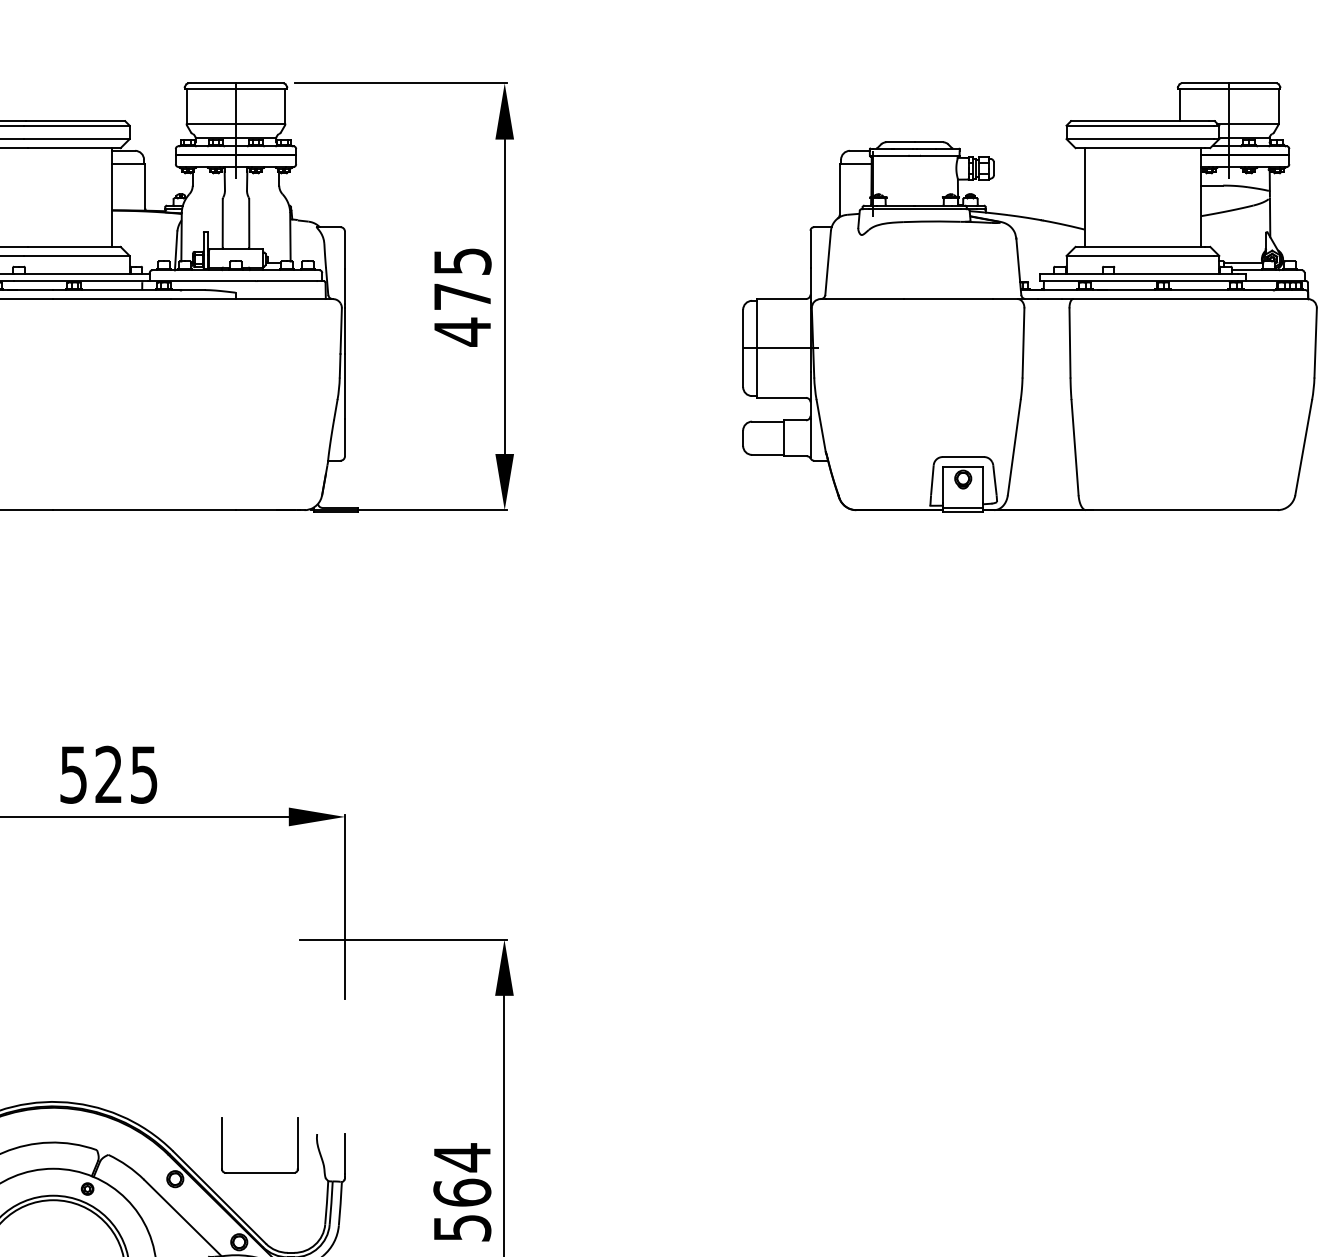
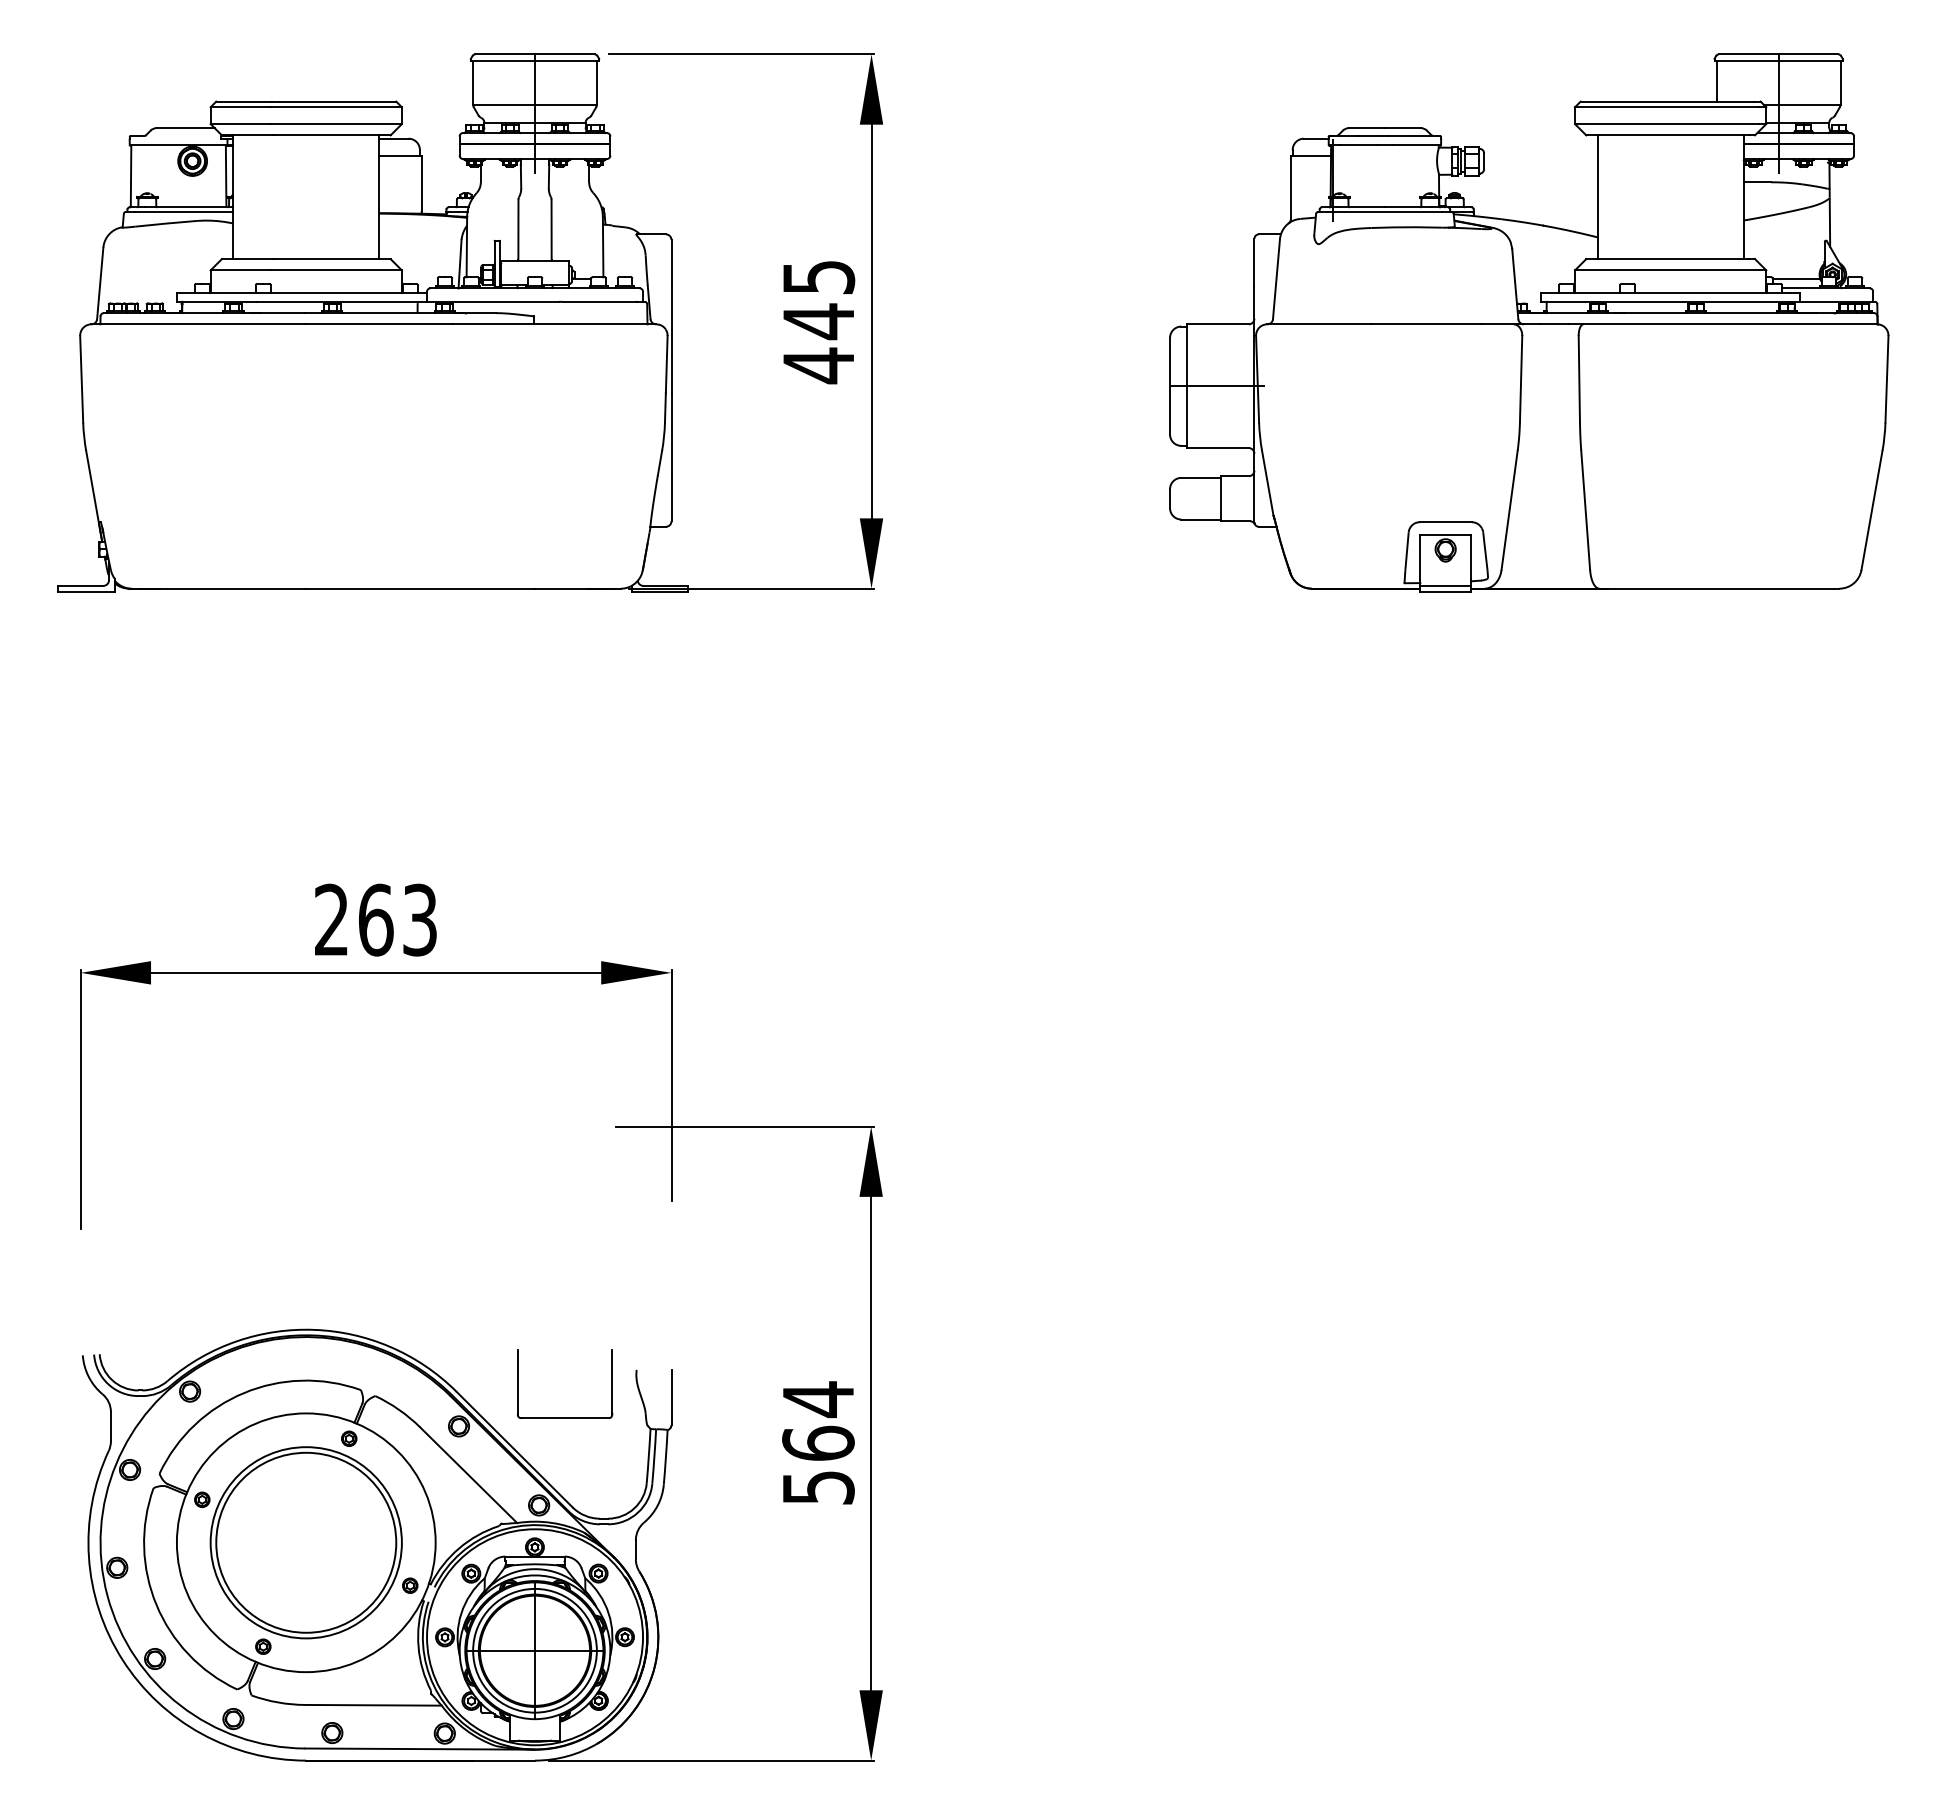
text: (462, 296) -> (818, 321), 475 -> 445
text: (108, 774) -> (375, 919), 525 -> 263

